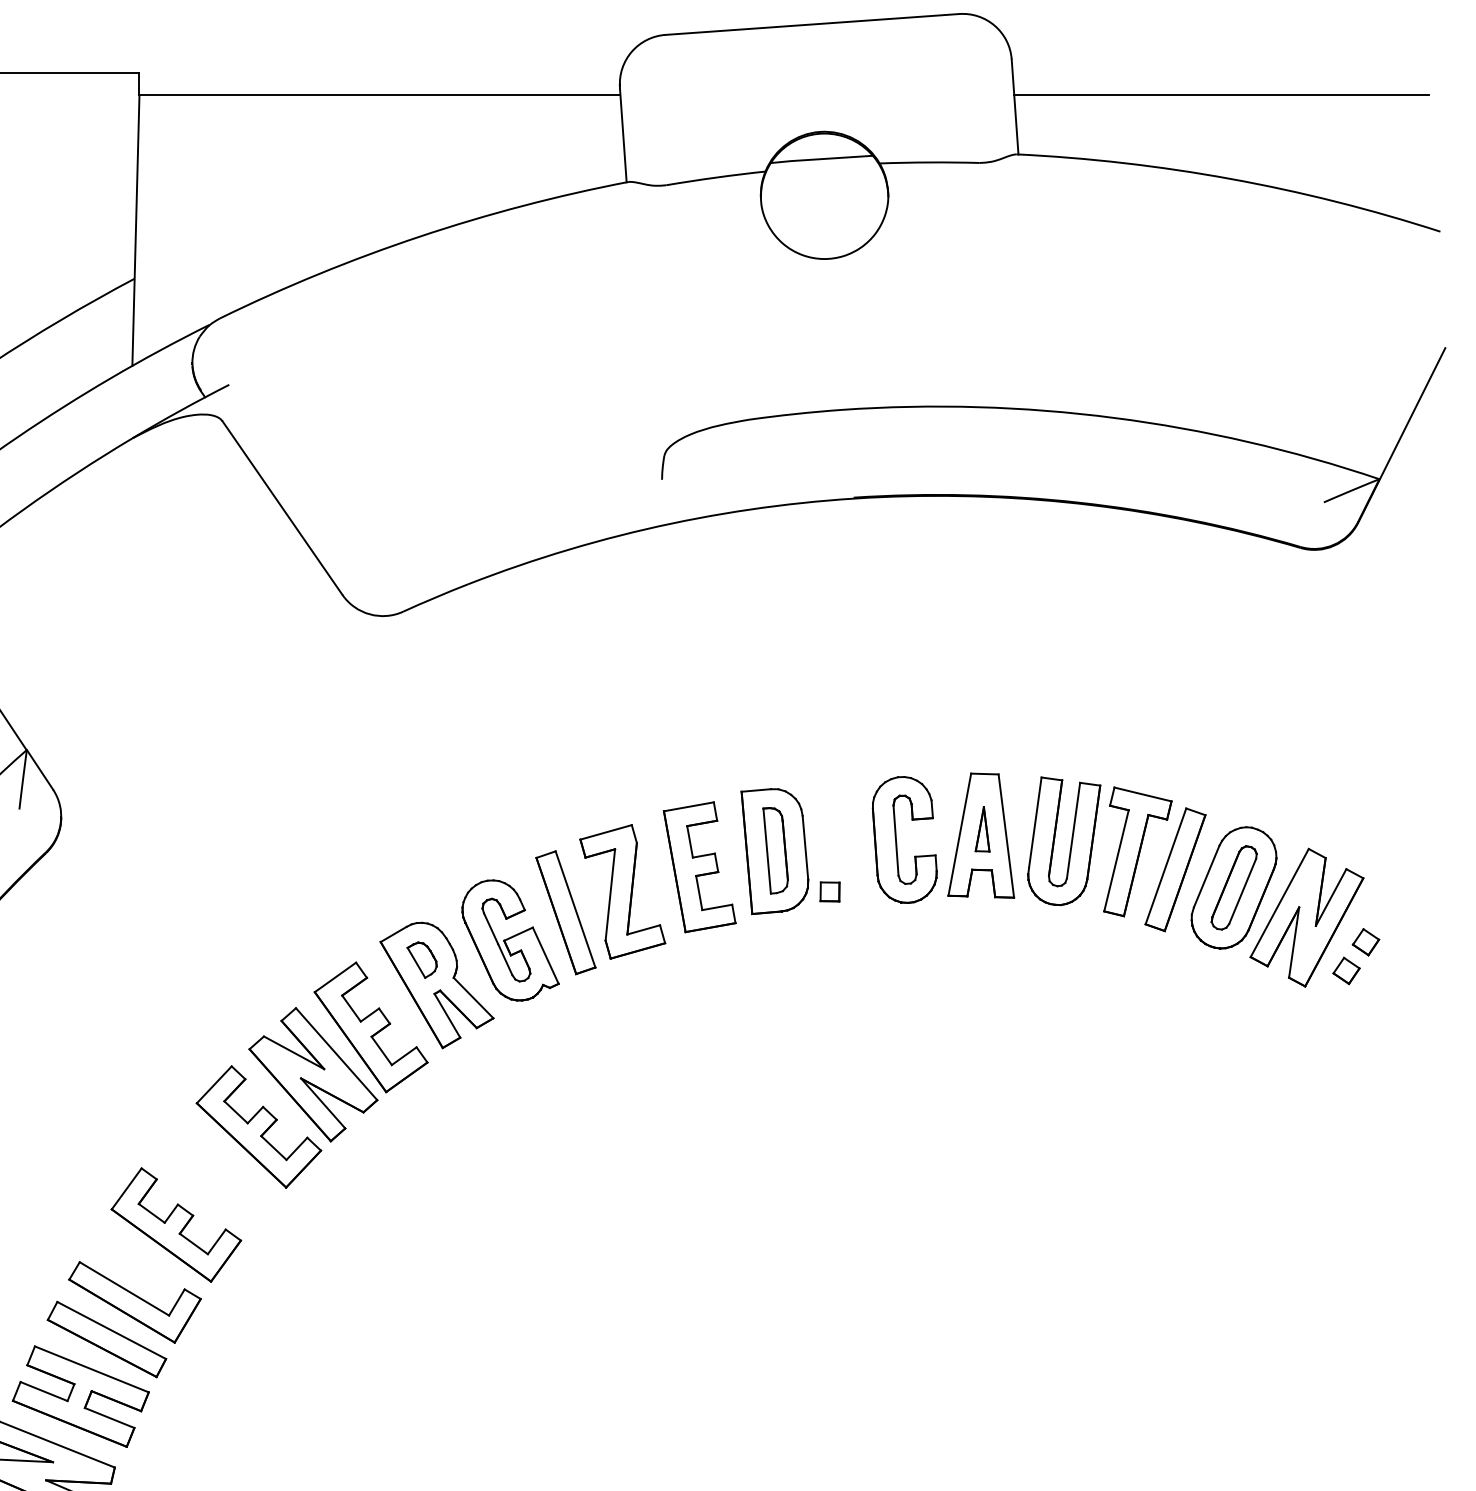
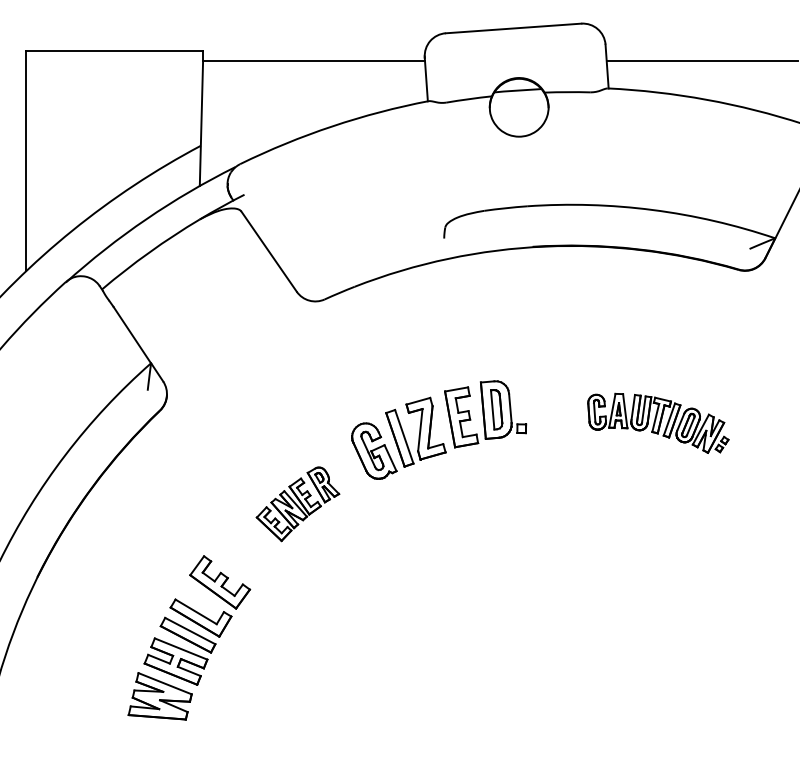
part: (1126, 880) -> (658, 423), size x0.6
part: (344, 1056) -> (297, 504), size x0.6

